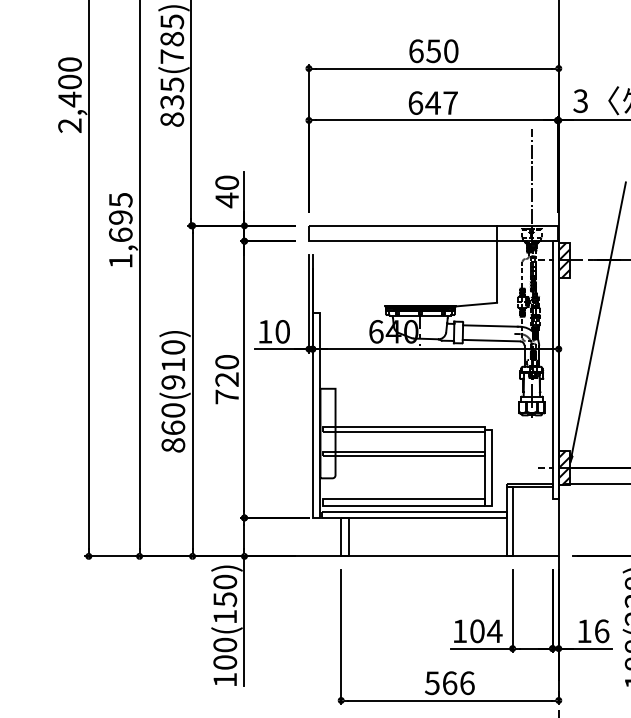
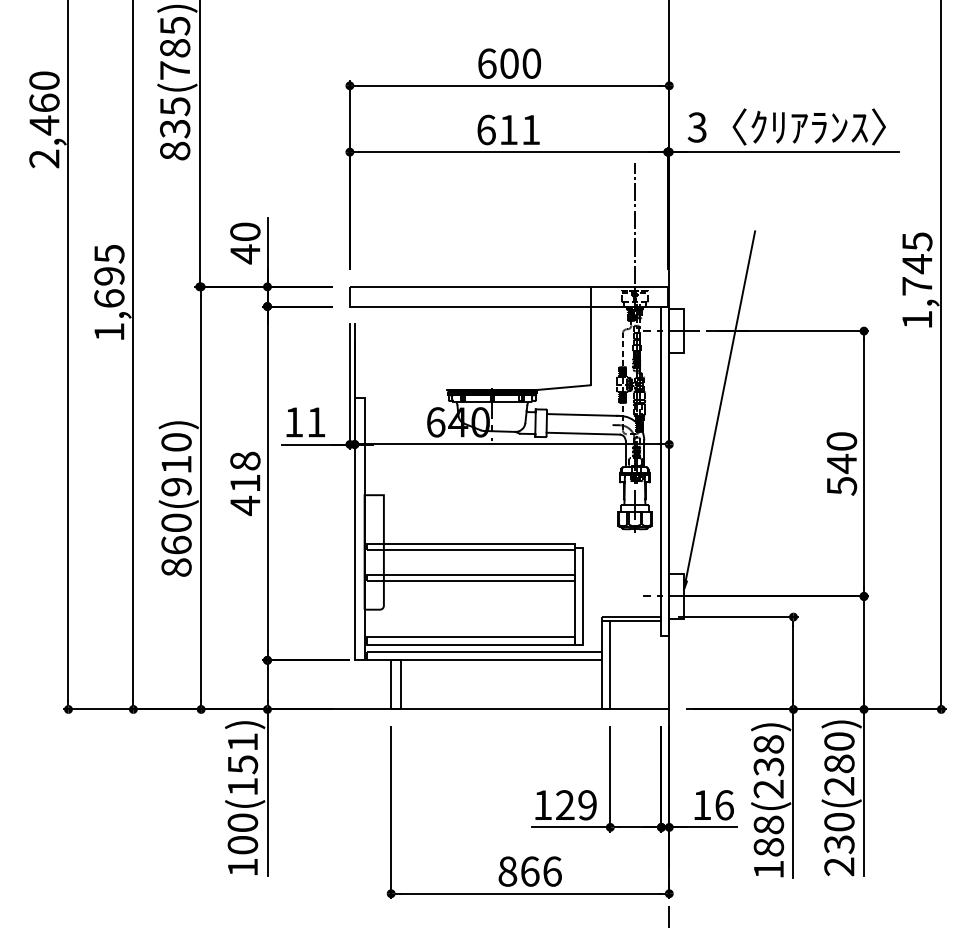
text: (432, 51) -> (508, 63), 650 -> 600
text: (70, 81) -> (44, 102), 2,400 -> 2,460
text: (441, 102) -> (519, 129), 647 -> 611
hatch: (564, 259) -> (676, 330), removed
text: (282, 331) -> (316, 422), 10 -> 11
text: (227, 379) -> (245, 483), 720 -> 418
hatch: (564, 468) -> (676, 596), removed
text: (224, 582) -> (242, 742), 100(150) -> 100(151)
text: (486, 631) -> (576, 805), 104 -> 129
text: (432, 683) -> (507, 871), 566 -> 866

